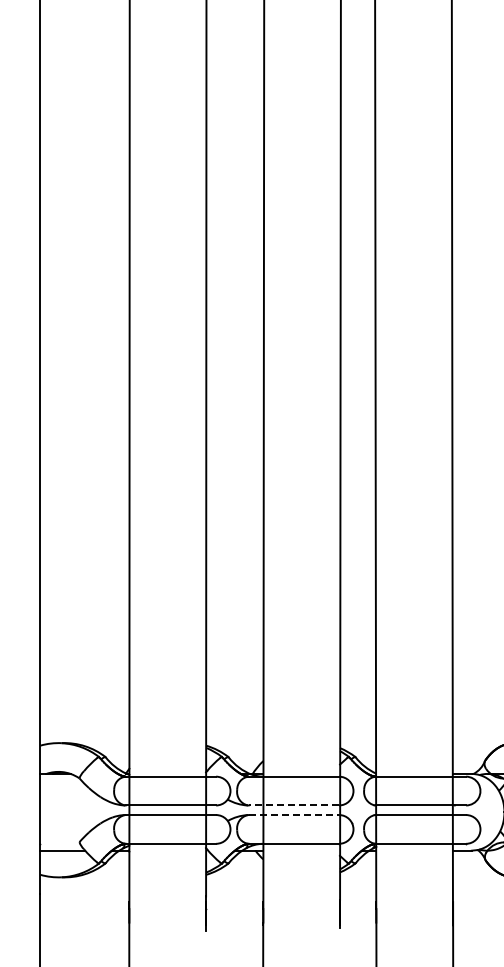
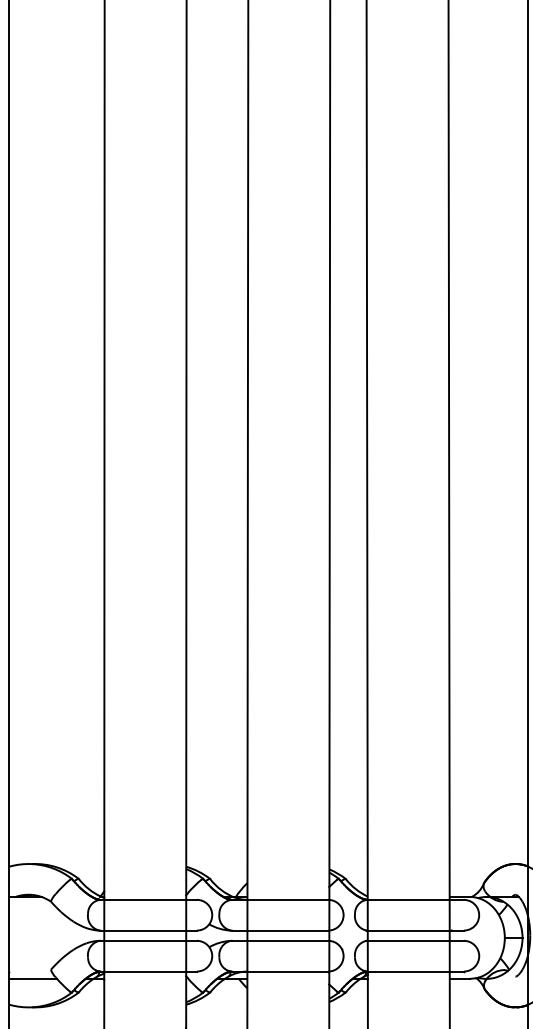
line: (293, 805) -> (279, 930), dashed -> solid
line: (294, 815) -> (280, 941), dashed -> solid

